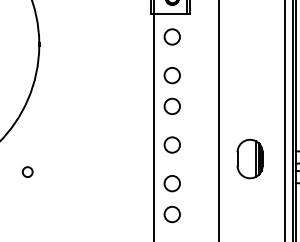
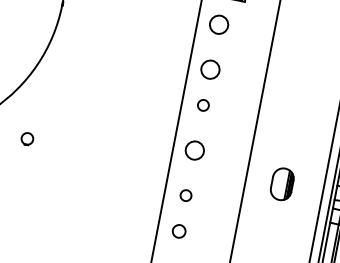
circle: (171, 105) -> (202, 104), size x0.6
part: (249, 158) -> (281, 183), size x0.7
part: (27, 171) -> (27, 138), moved
circle: (171, 183) -> (185, 195), size x0.6
circle: (171, 214) -> (178, 231), size x0.7

